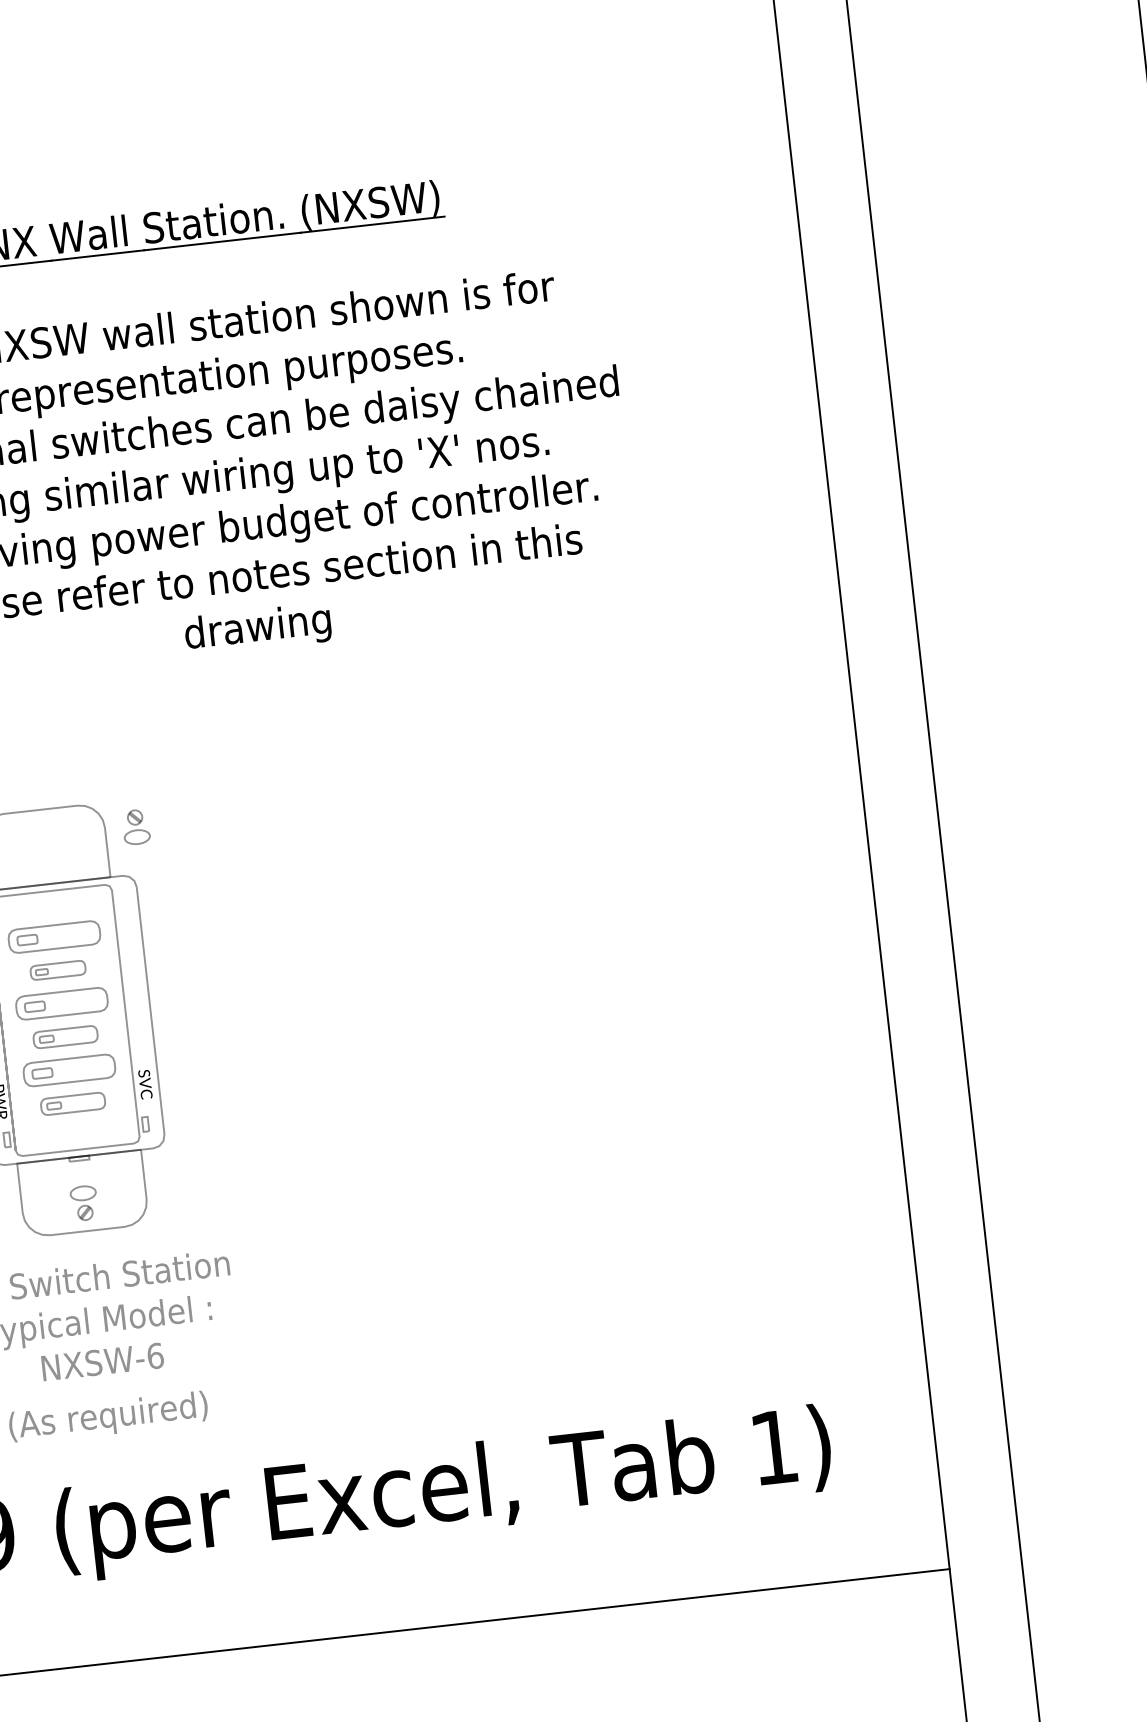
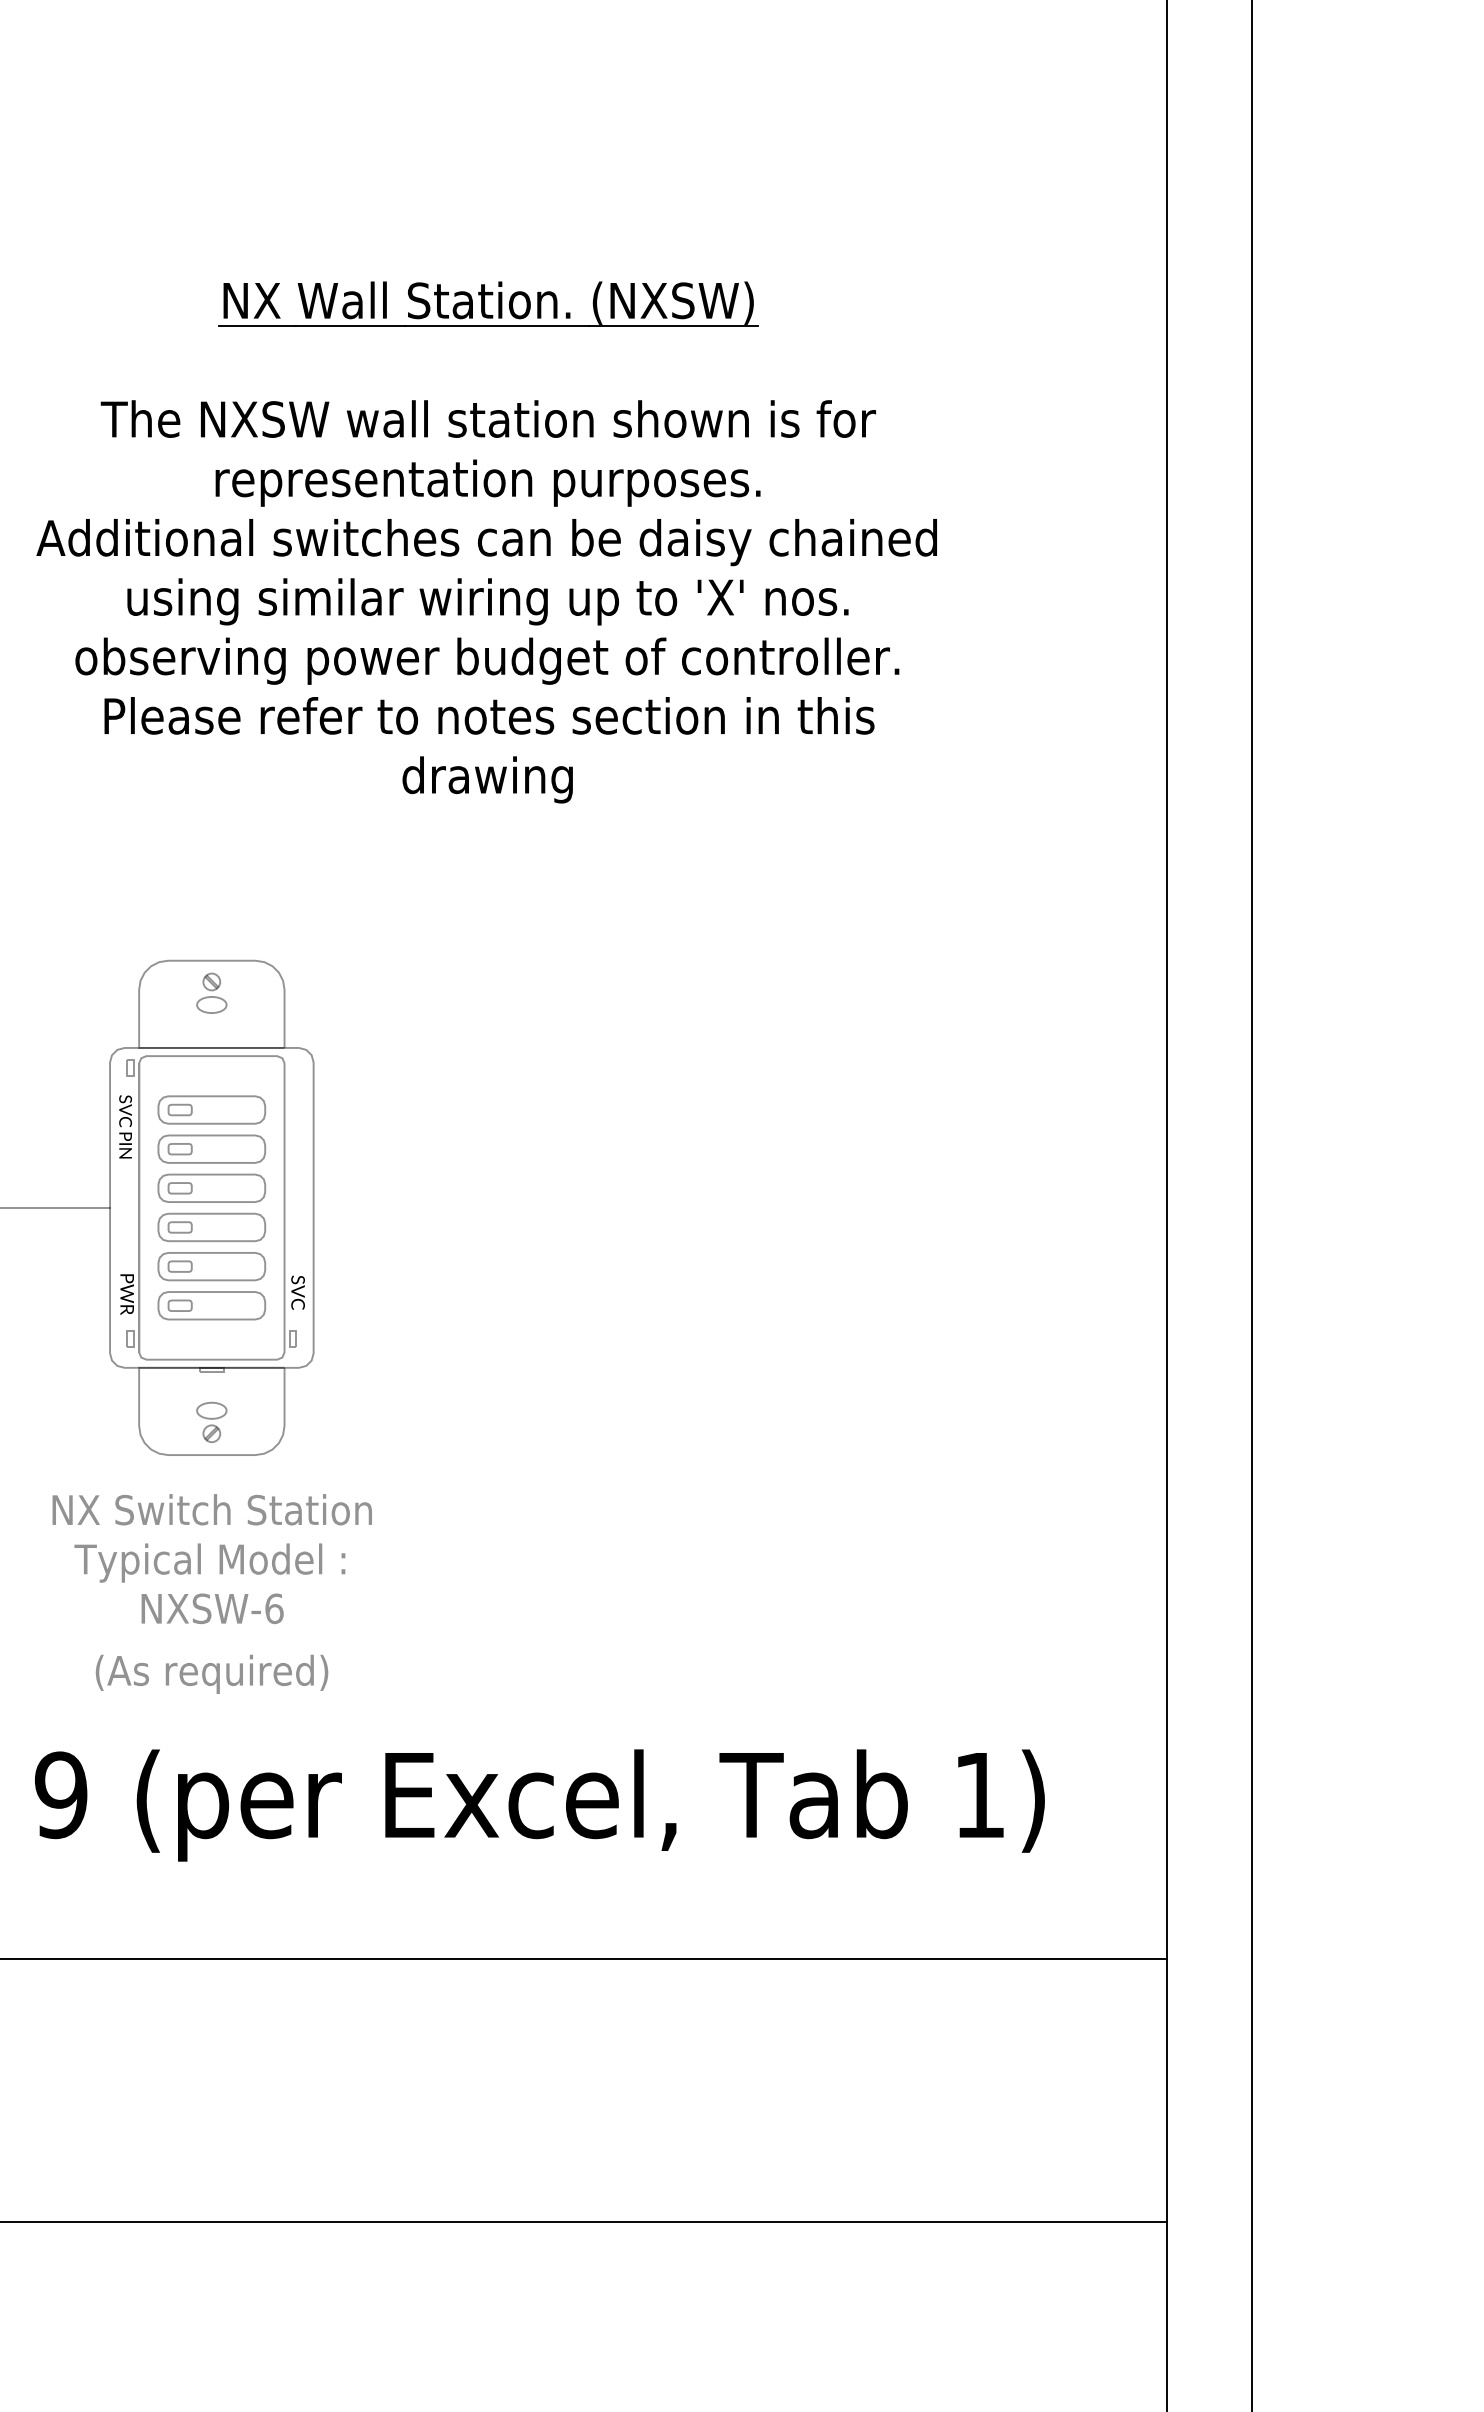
part: (135, 826) -> (211, 992), moved
part: (57, 969) -> (211, 1148), size x1.67
part: (65, 1037) -> (211, 1227), size x1.43
part: (72, 1103) -> (211, 1305), size x1.43

